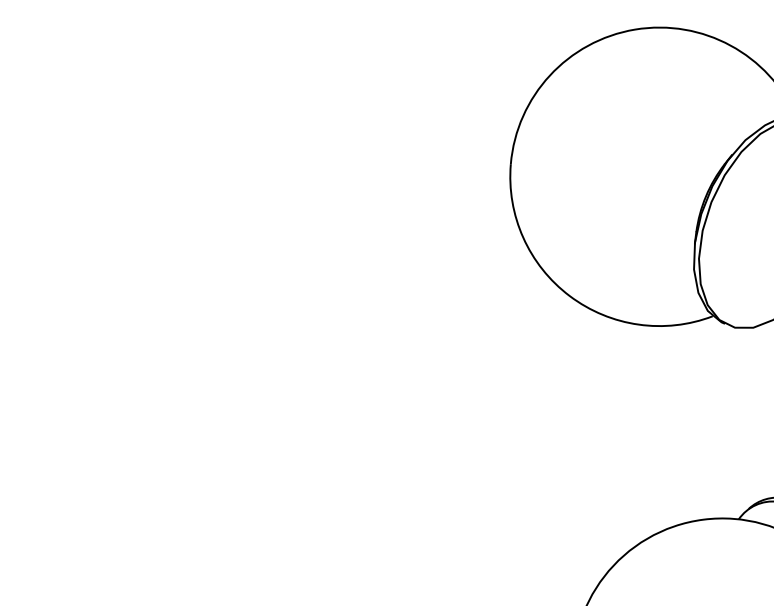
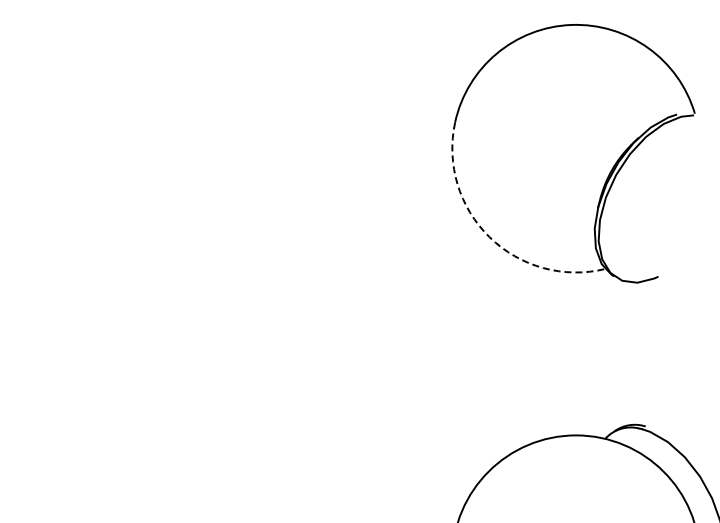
arc: (569, 296) -> (489, 237), solid -> dashed

